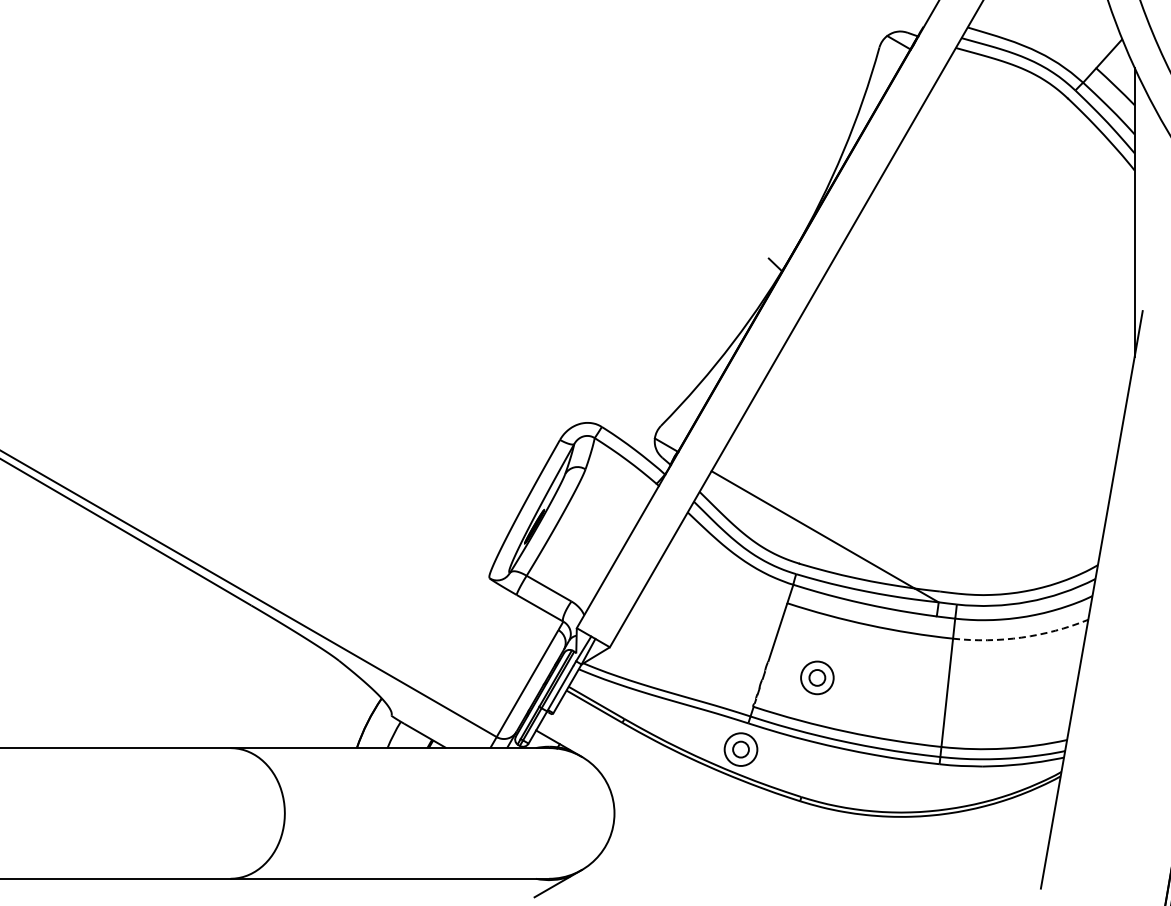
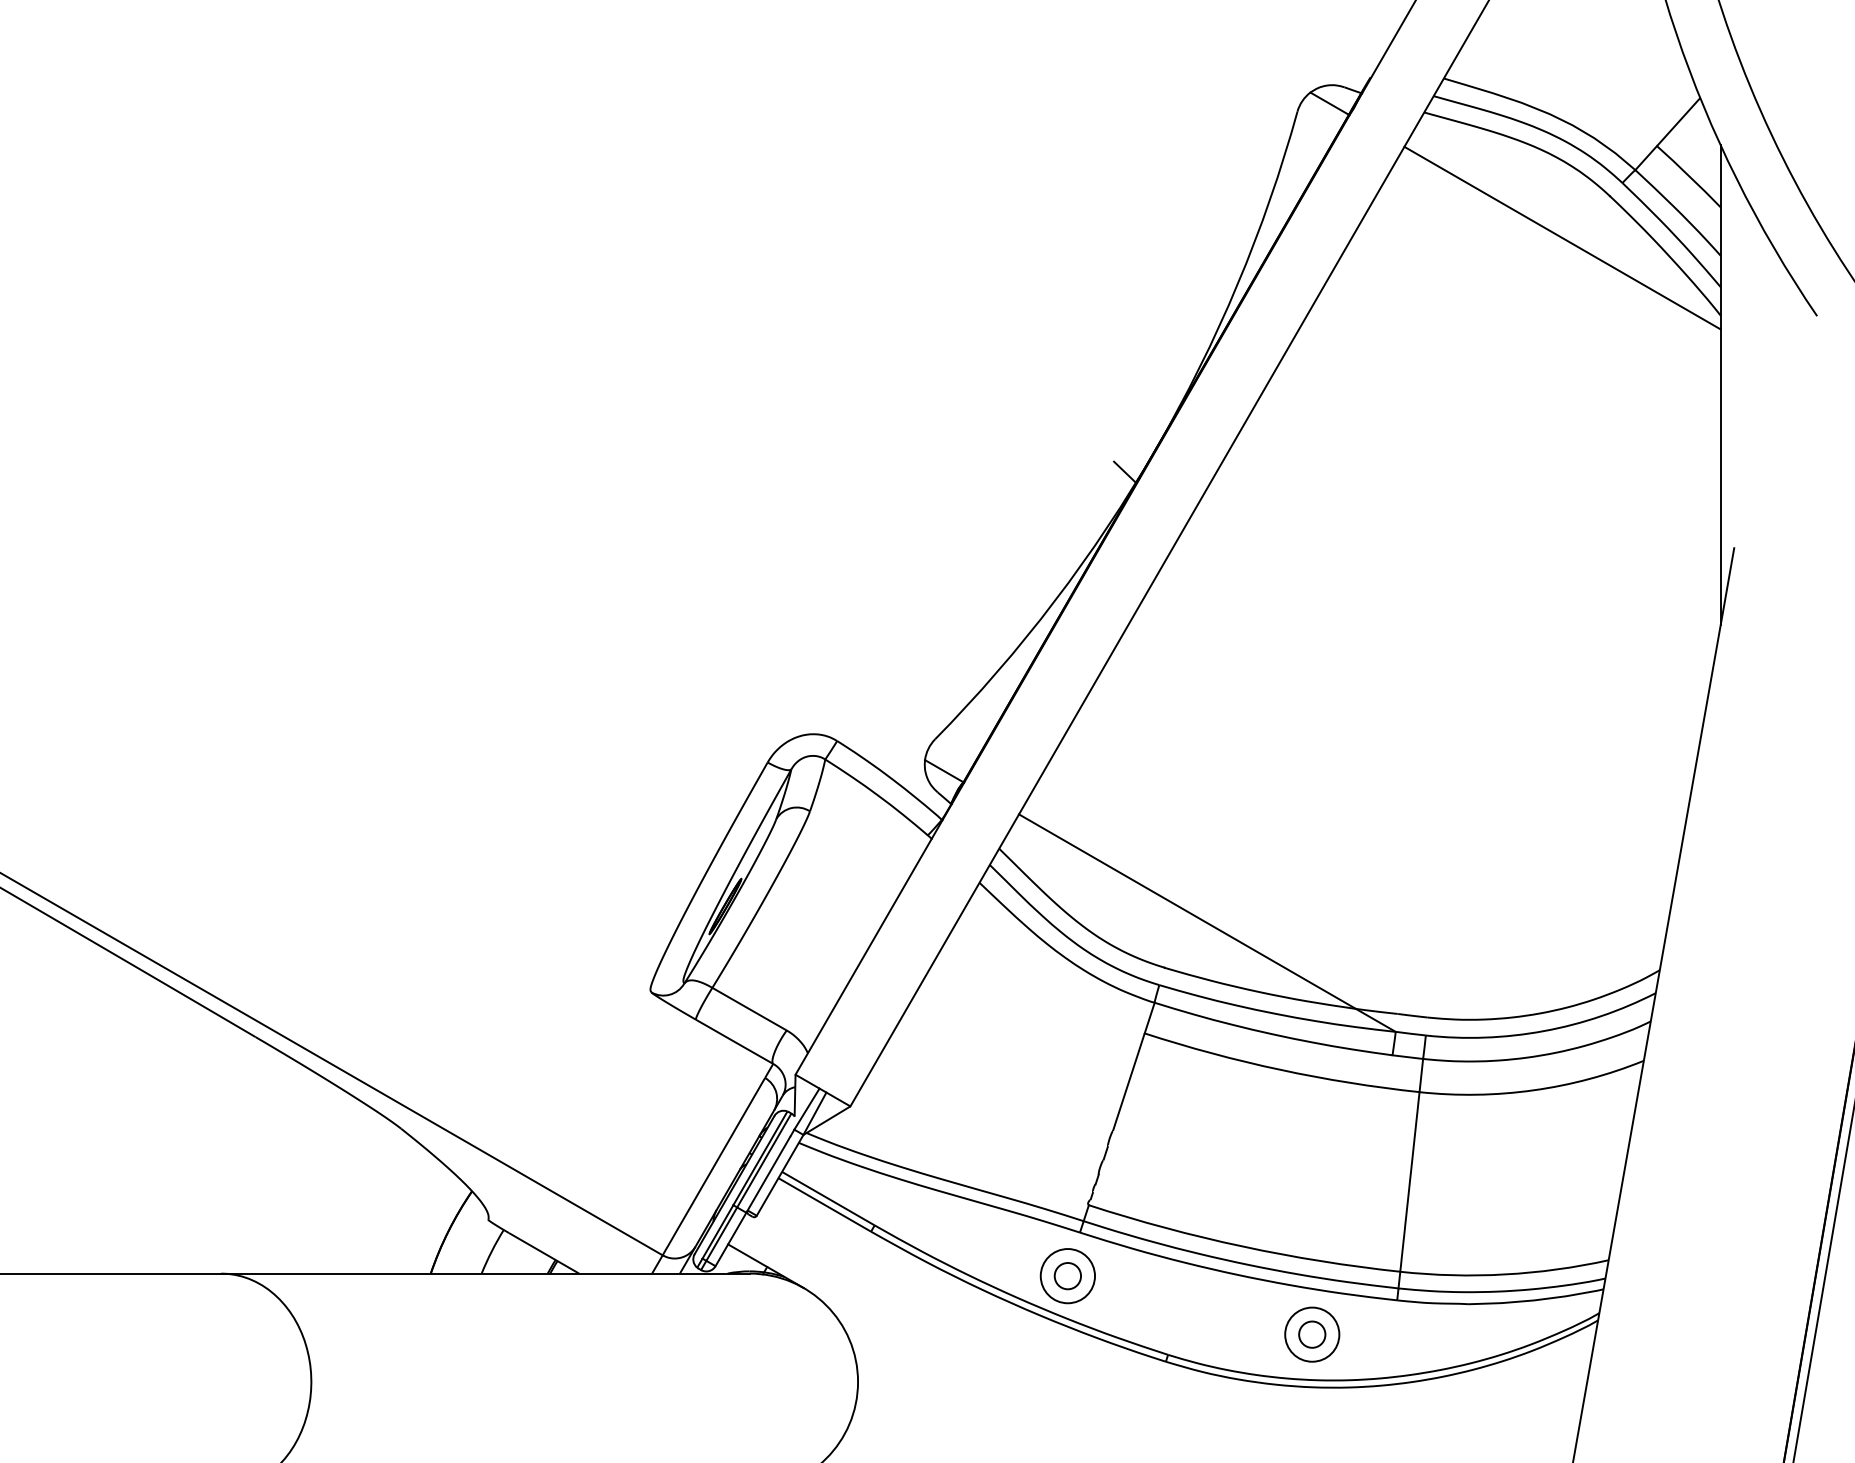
line: (1038, 123) -> (1561, 237), added
arc: (1021, 637) -> (1533, 1090), dashed -> solid
part: (817, 677) -> (1312, 1333), moved

